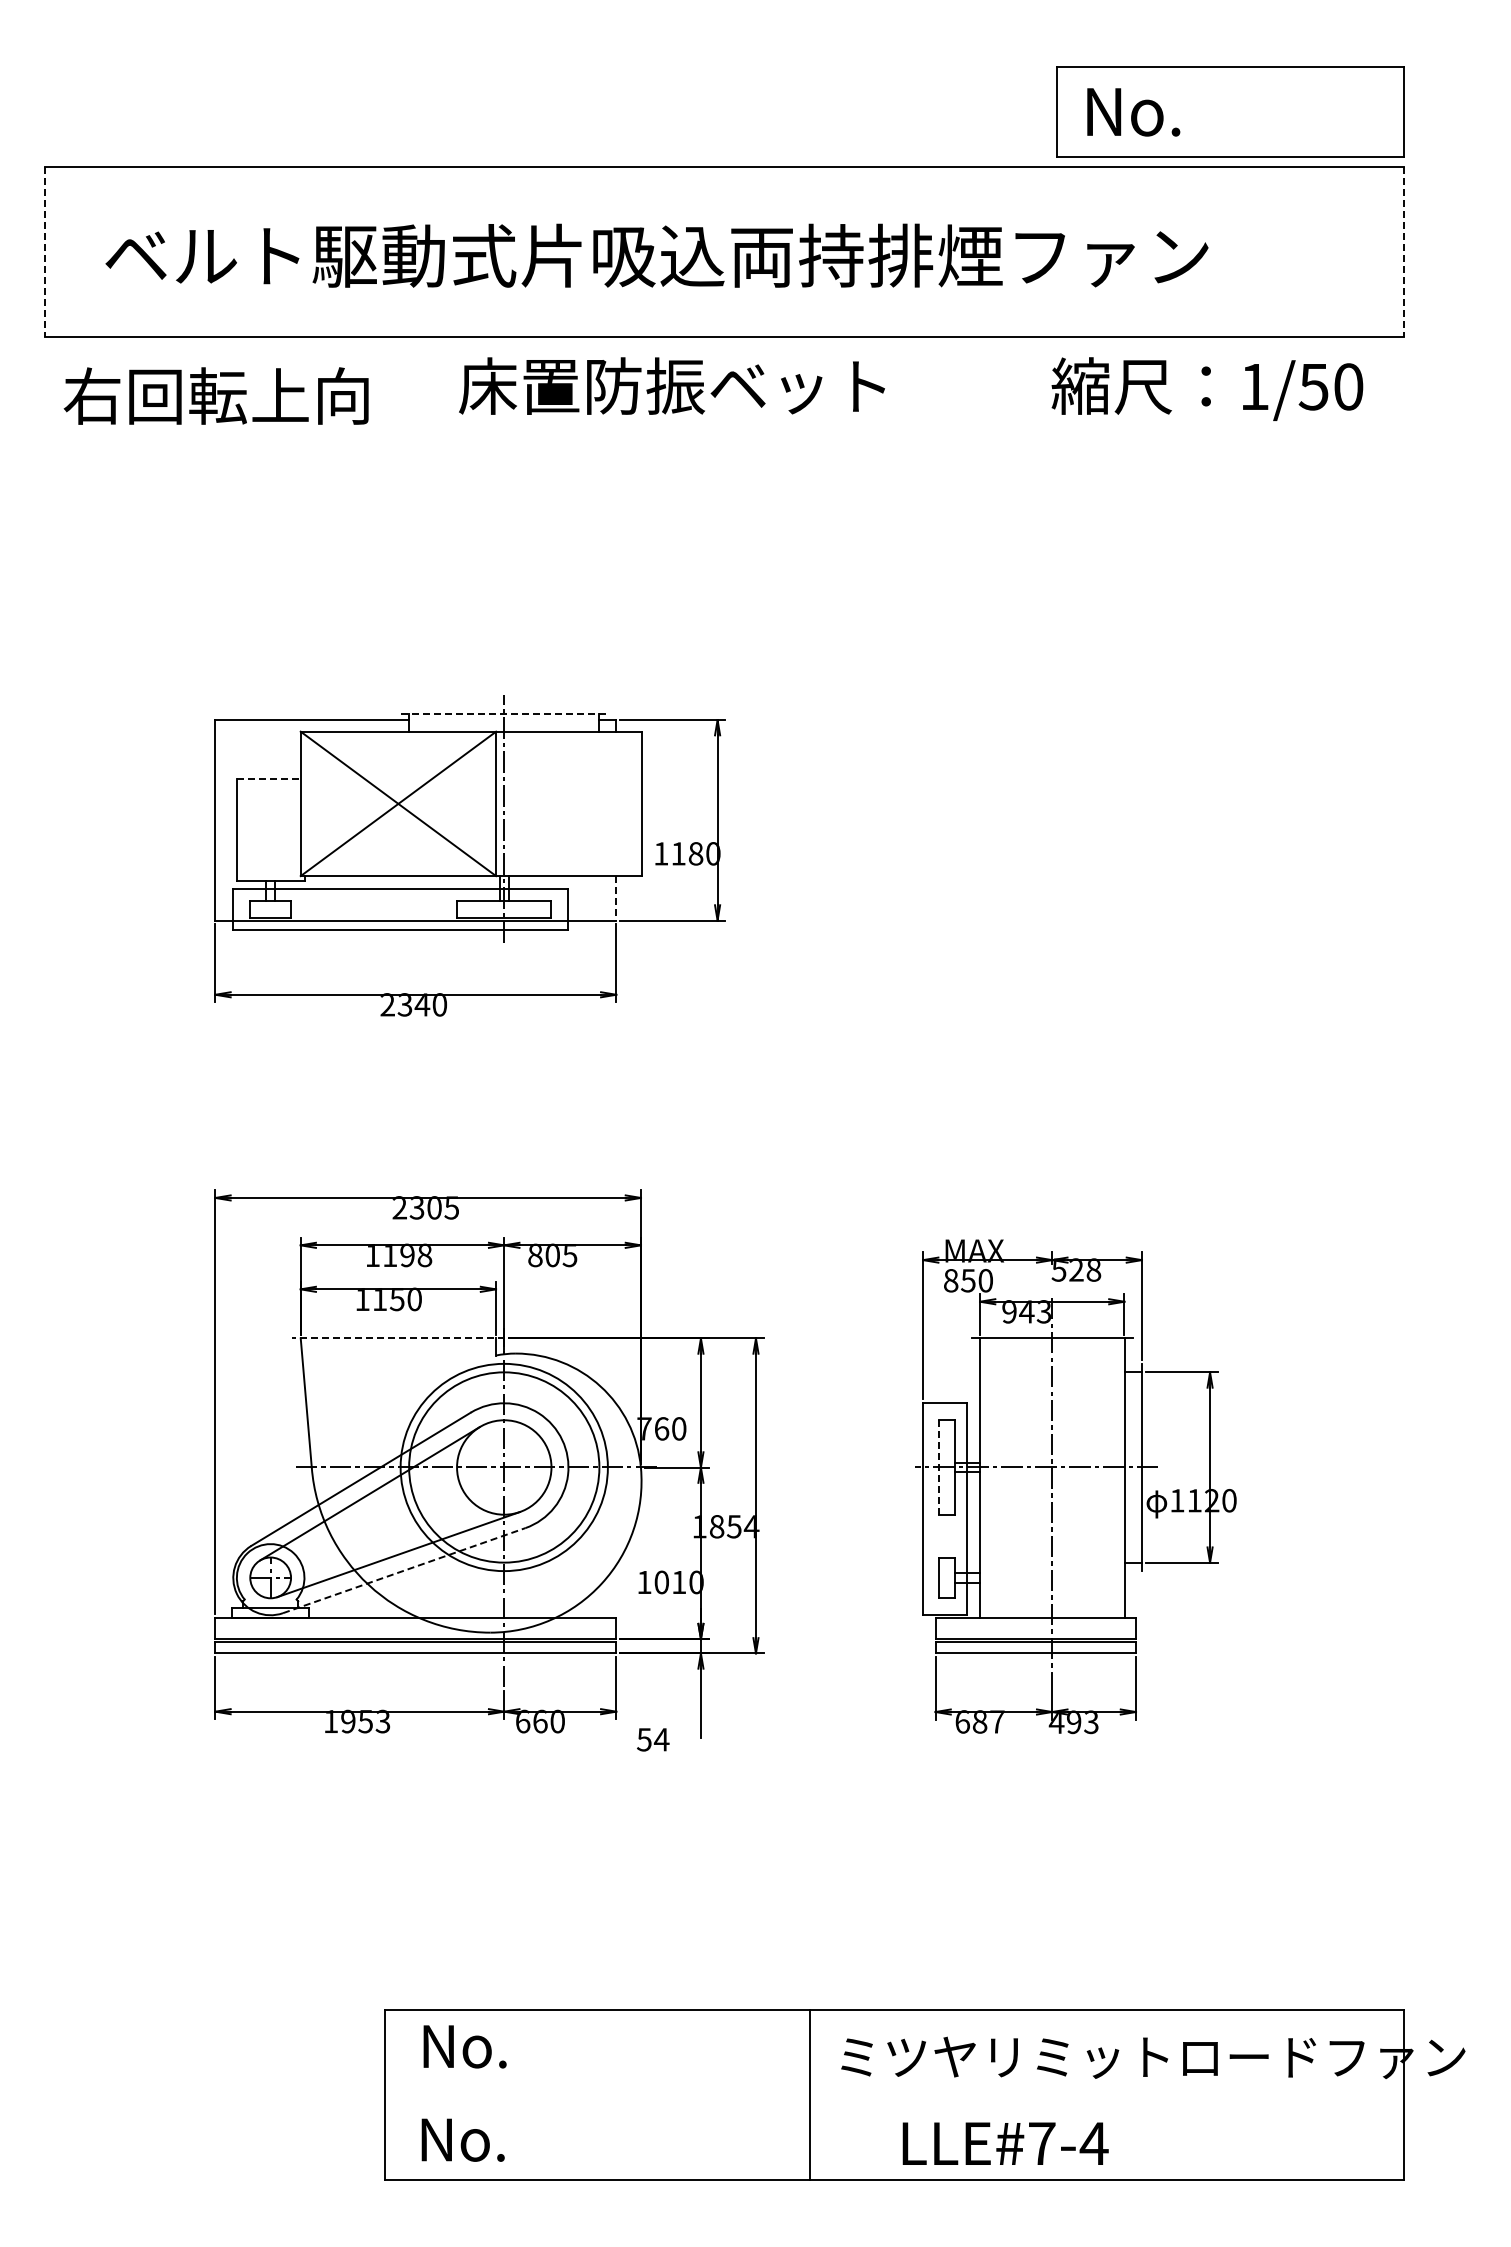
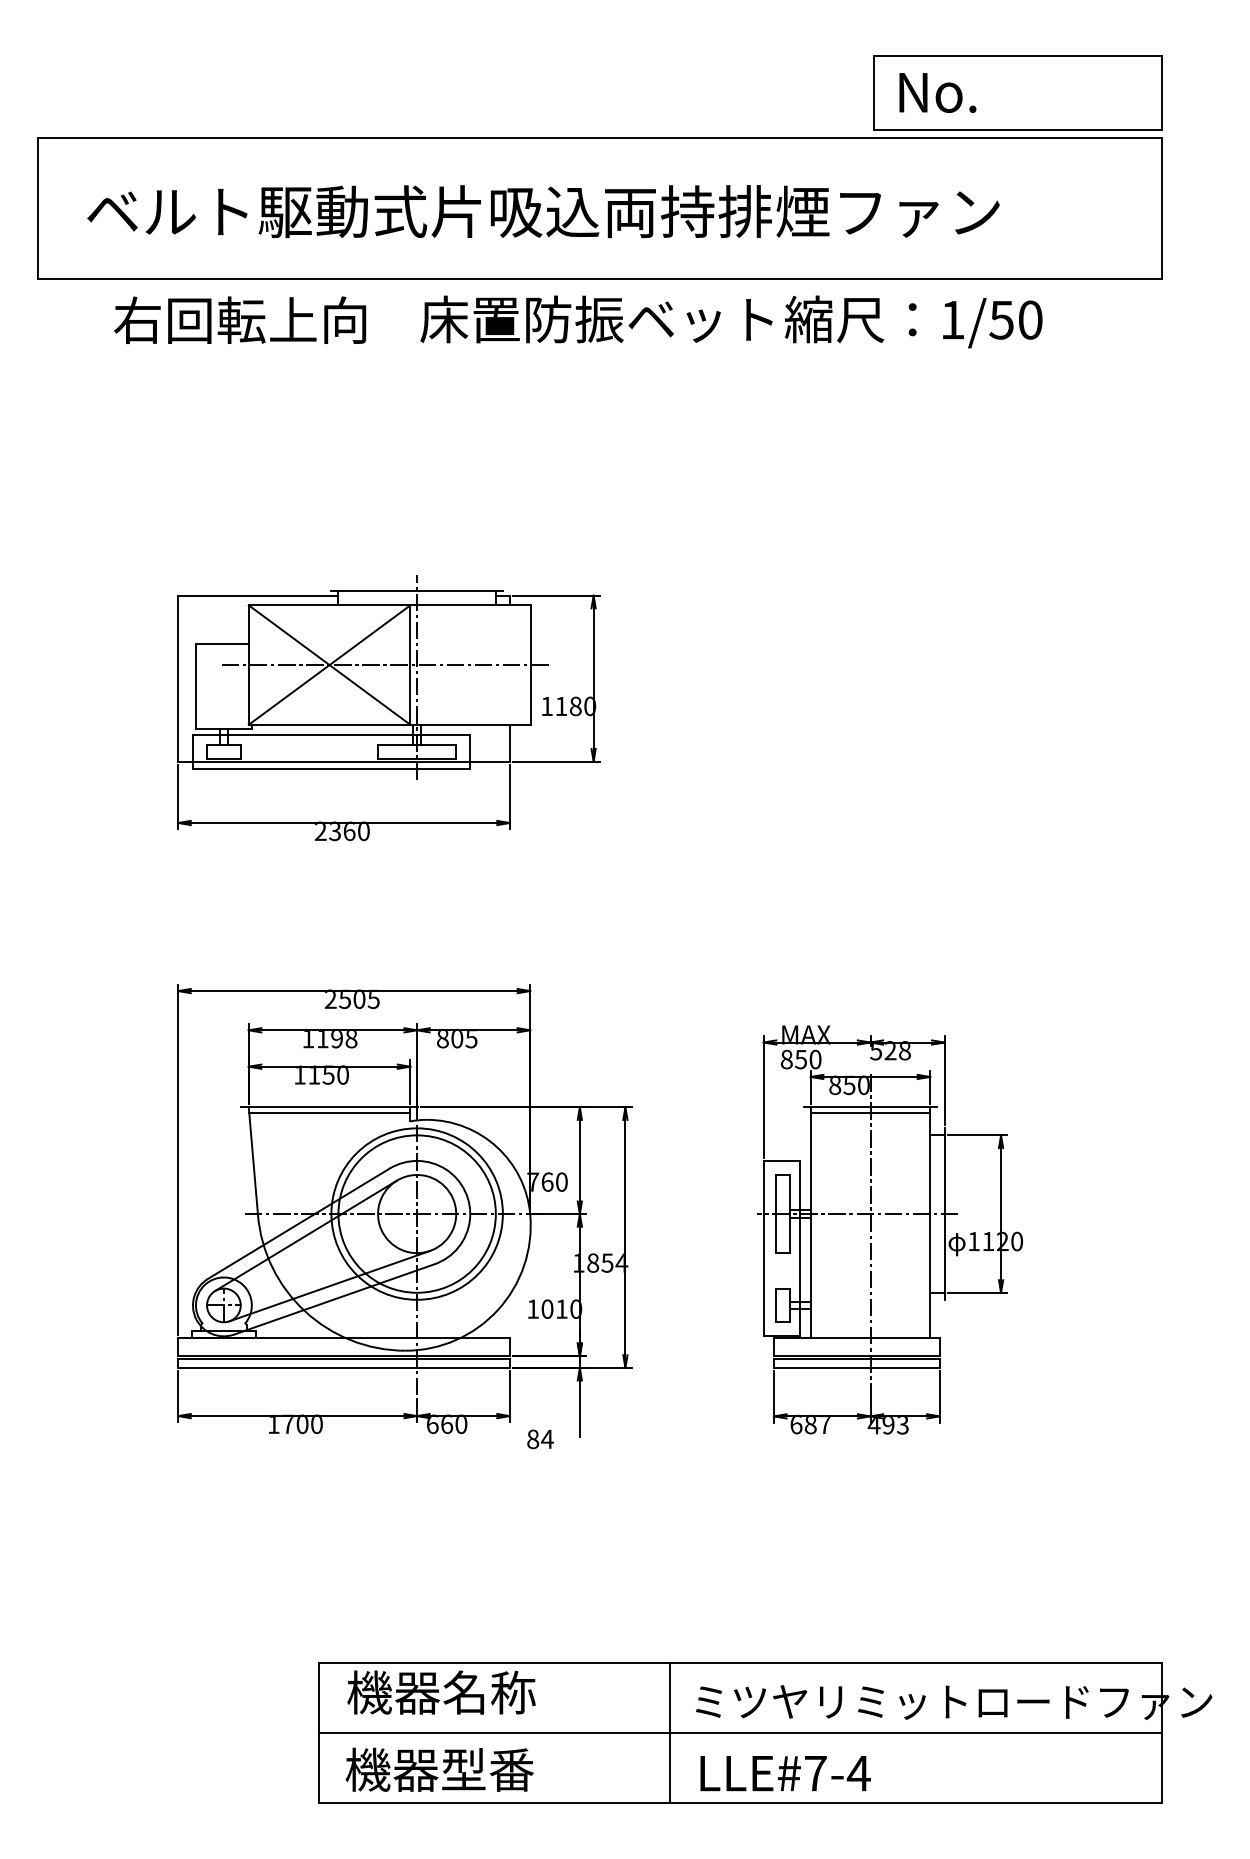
line: (45, 251) -> (37, 208), dashed -> solid
line: (1404, 251) -> (1161, 208), dashed -> solid
text: (671, 385) -> (596, 318), moved
text: (1207, 388) -> (913, 321), moved
text: (215, 395) -> (239, 319), moved
line: (504, 714) -> (417, 591), dashed -> solid
line: (268, 778) -> (222, 644), dashed -> solid
line: (465, 803) -> (385, 664), added
line: (616, 898) -> (510, 743), dashed -> solid
text: (422, 1004) -> (349, 831), 2340 -> 2360
text: (417, 1207) -> (345, 998), 2305 -> 2505
text: (1026, 1311) -> (849, 1085), 943 -> 850
line: (398, 1338) -> (329, 1107), dashed -> solid
line: (398, 1345) -> (329, 1113), added
line: (1052, 1345) -> (870, 1113), added
line: (938, 1467) -> (776, 1214), dashed -> solid
line: (404, 1570) -> (334, 1299), dashed -> solid
text: (365, 1721) -> (302, 1424), 1953 -> 1700
text: (644, 1739) -> (533, 1439), 54 -> 84
text: (533, 2045) -> (441, 1692), No. -> 機器名称
line: (894, 2094) -> (739, 1732), added
text: (531, 2138) -> (439, 1769), No. -> 機器型番
text: (1005, 2143) -> (785, 1773), moved

